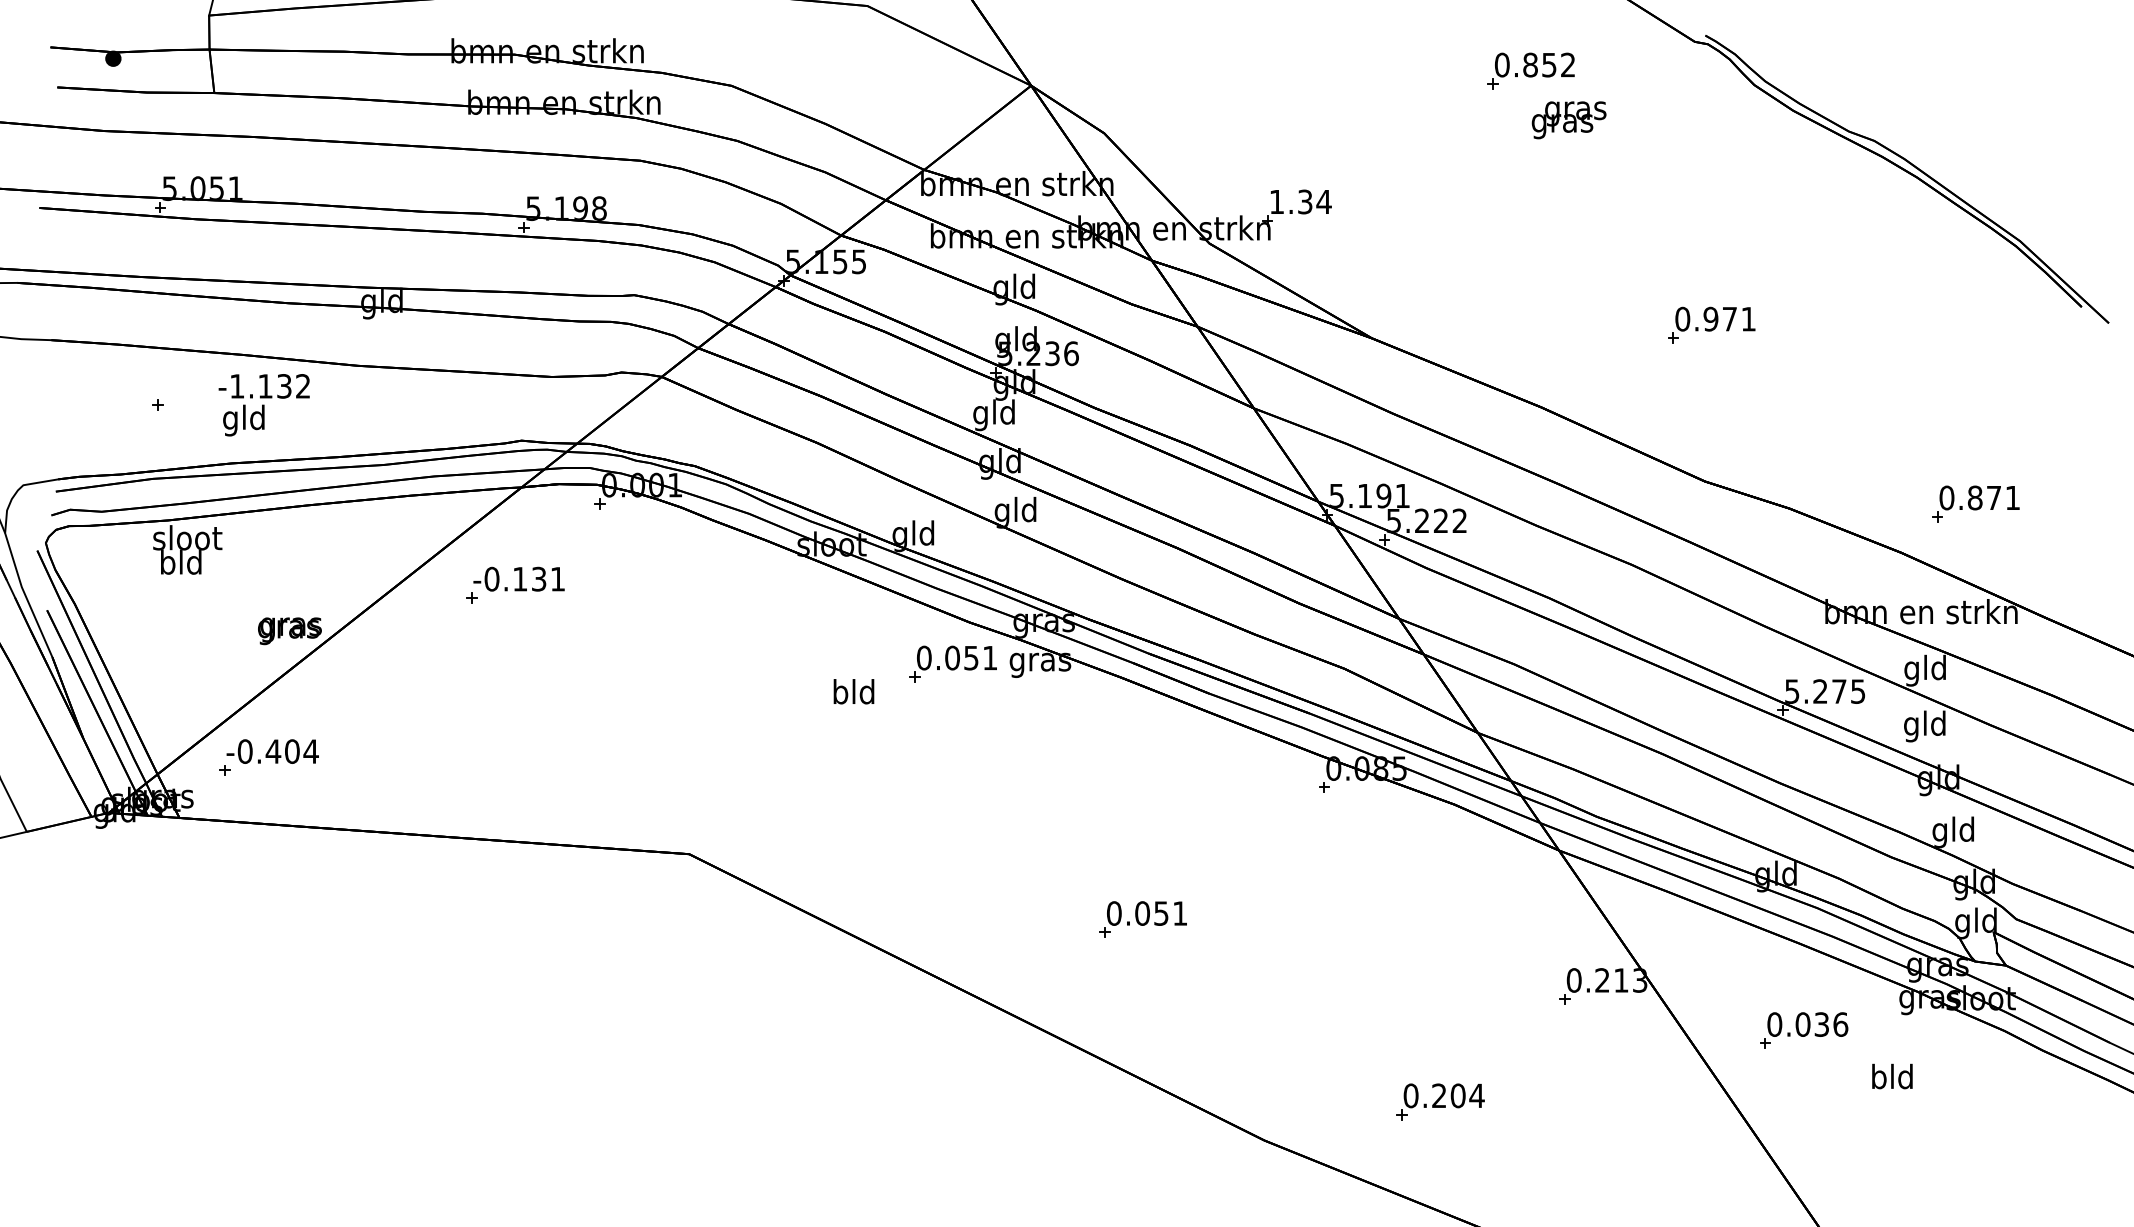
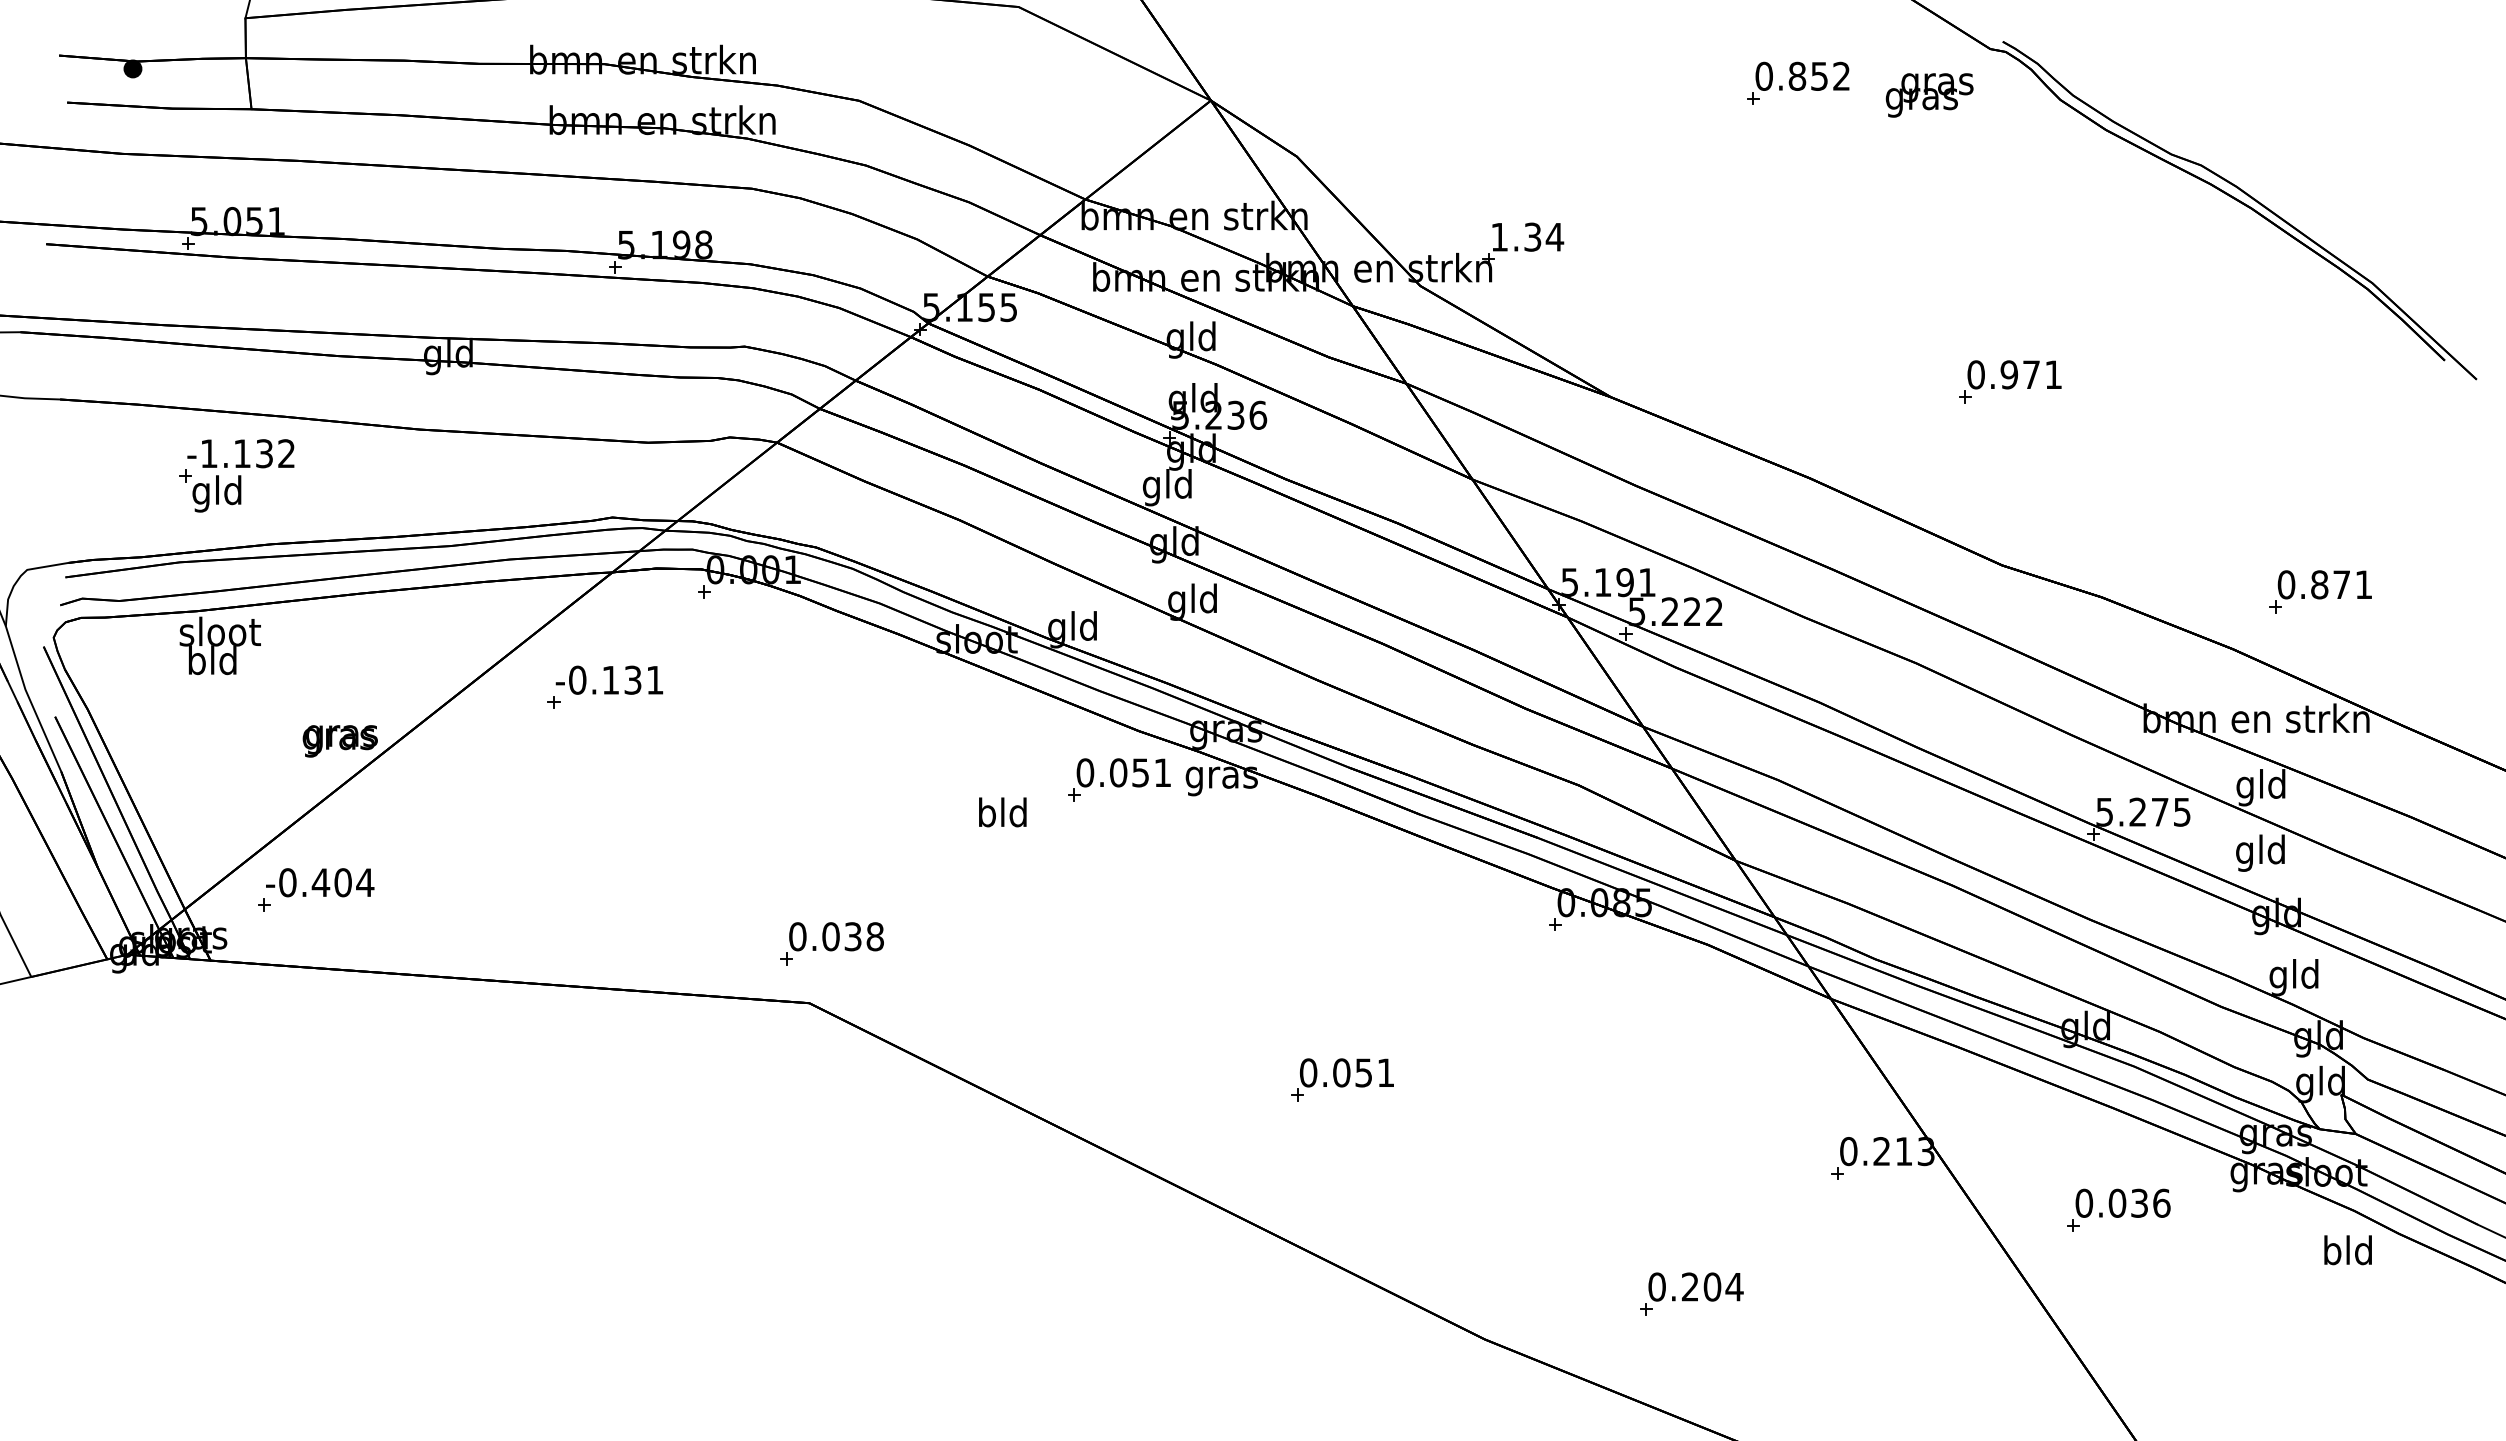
text: (1568, 120) -> (1928, 95), moved
text: (263, 405) -> (239, 476), moved
part: (708, 803) -> (831, 943), added
text: (1892, 1076) -> (2348, 1250), moved

